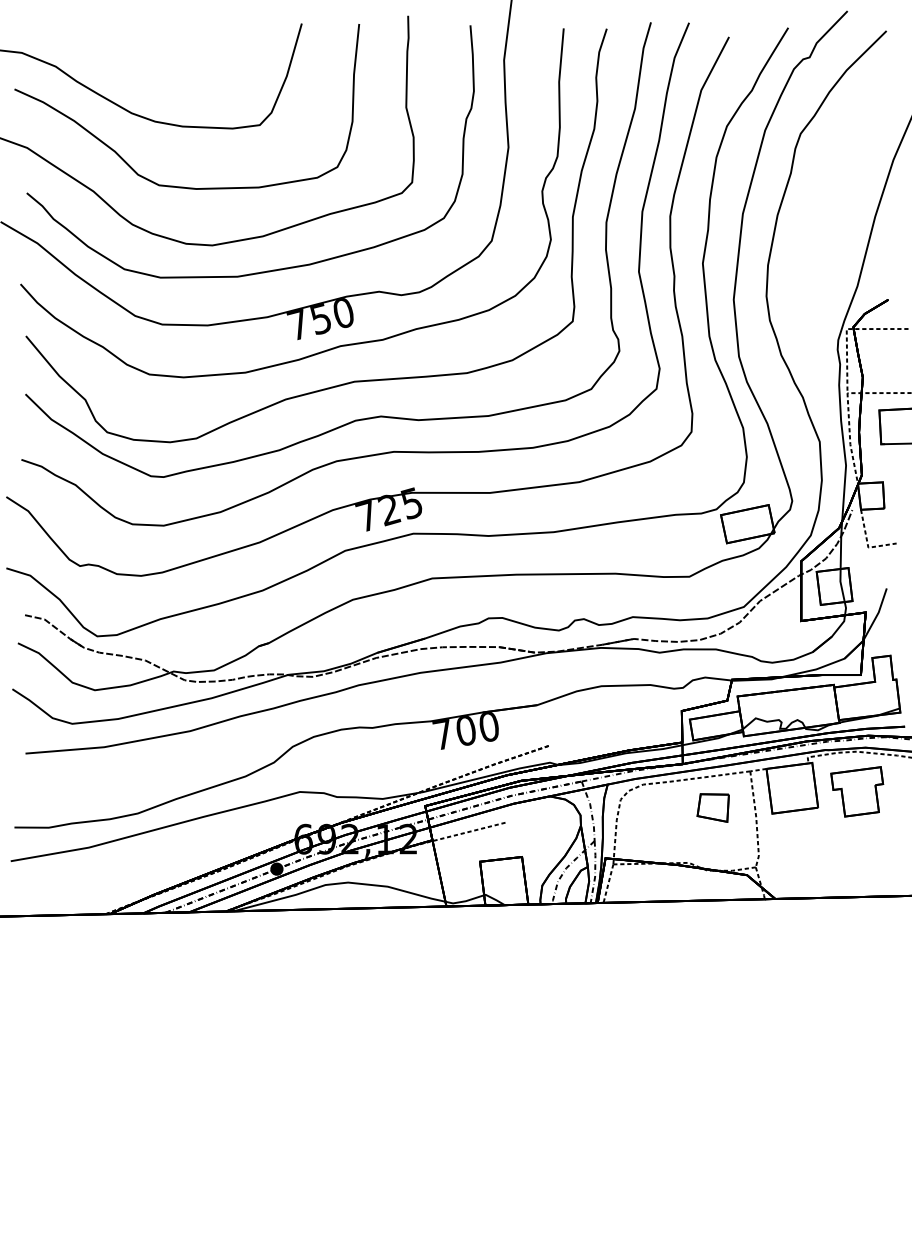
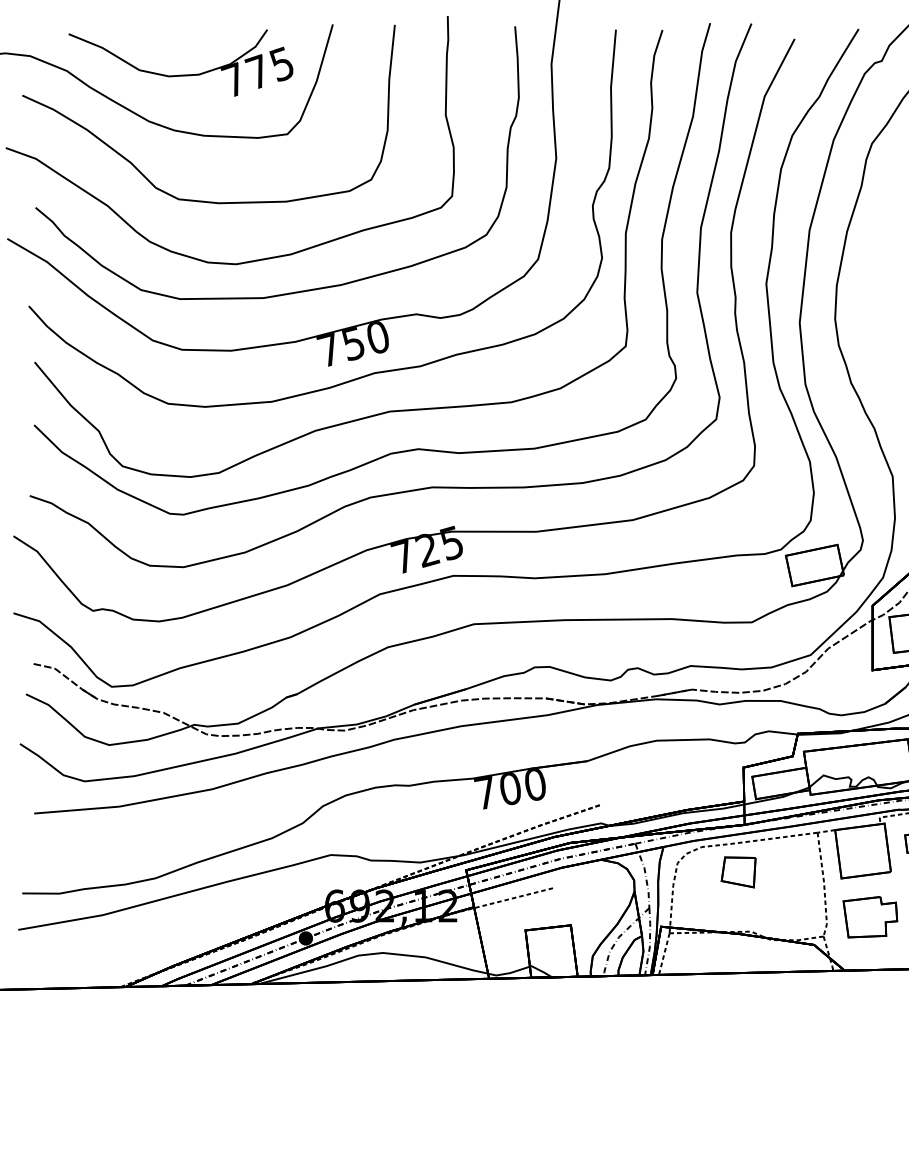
part: (164, 69) -> (184, 74), added
part: (712, 807) -> (737, 871), moved
part: (798, 849) -> (869, 917), added

